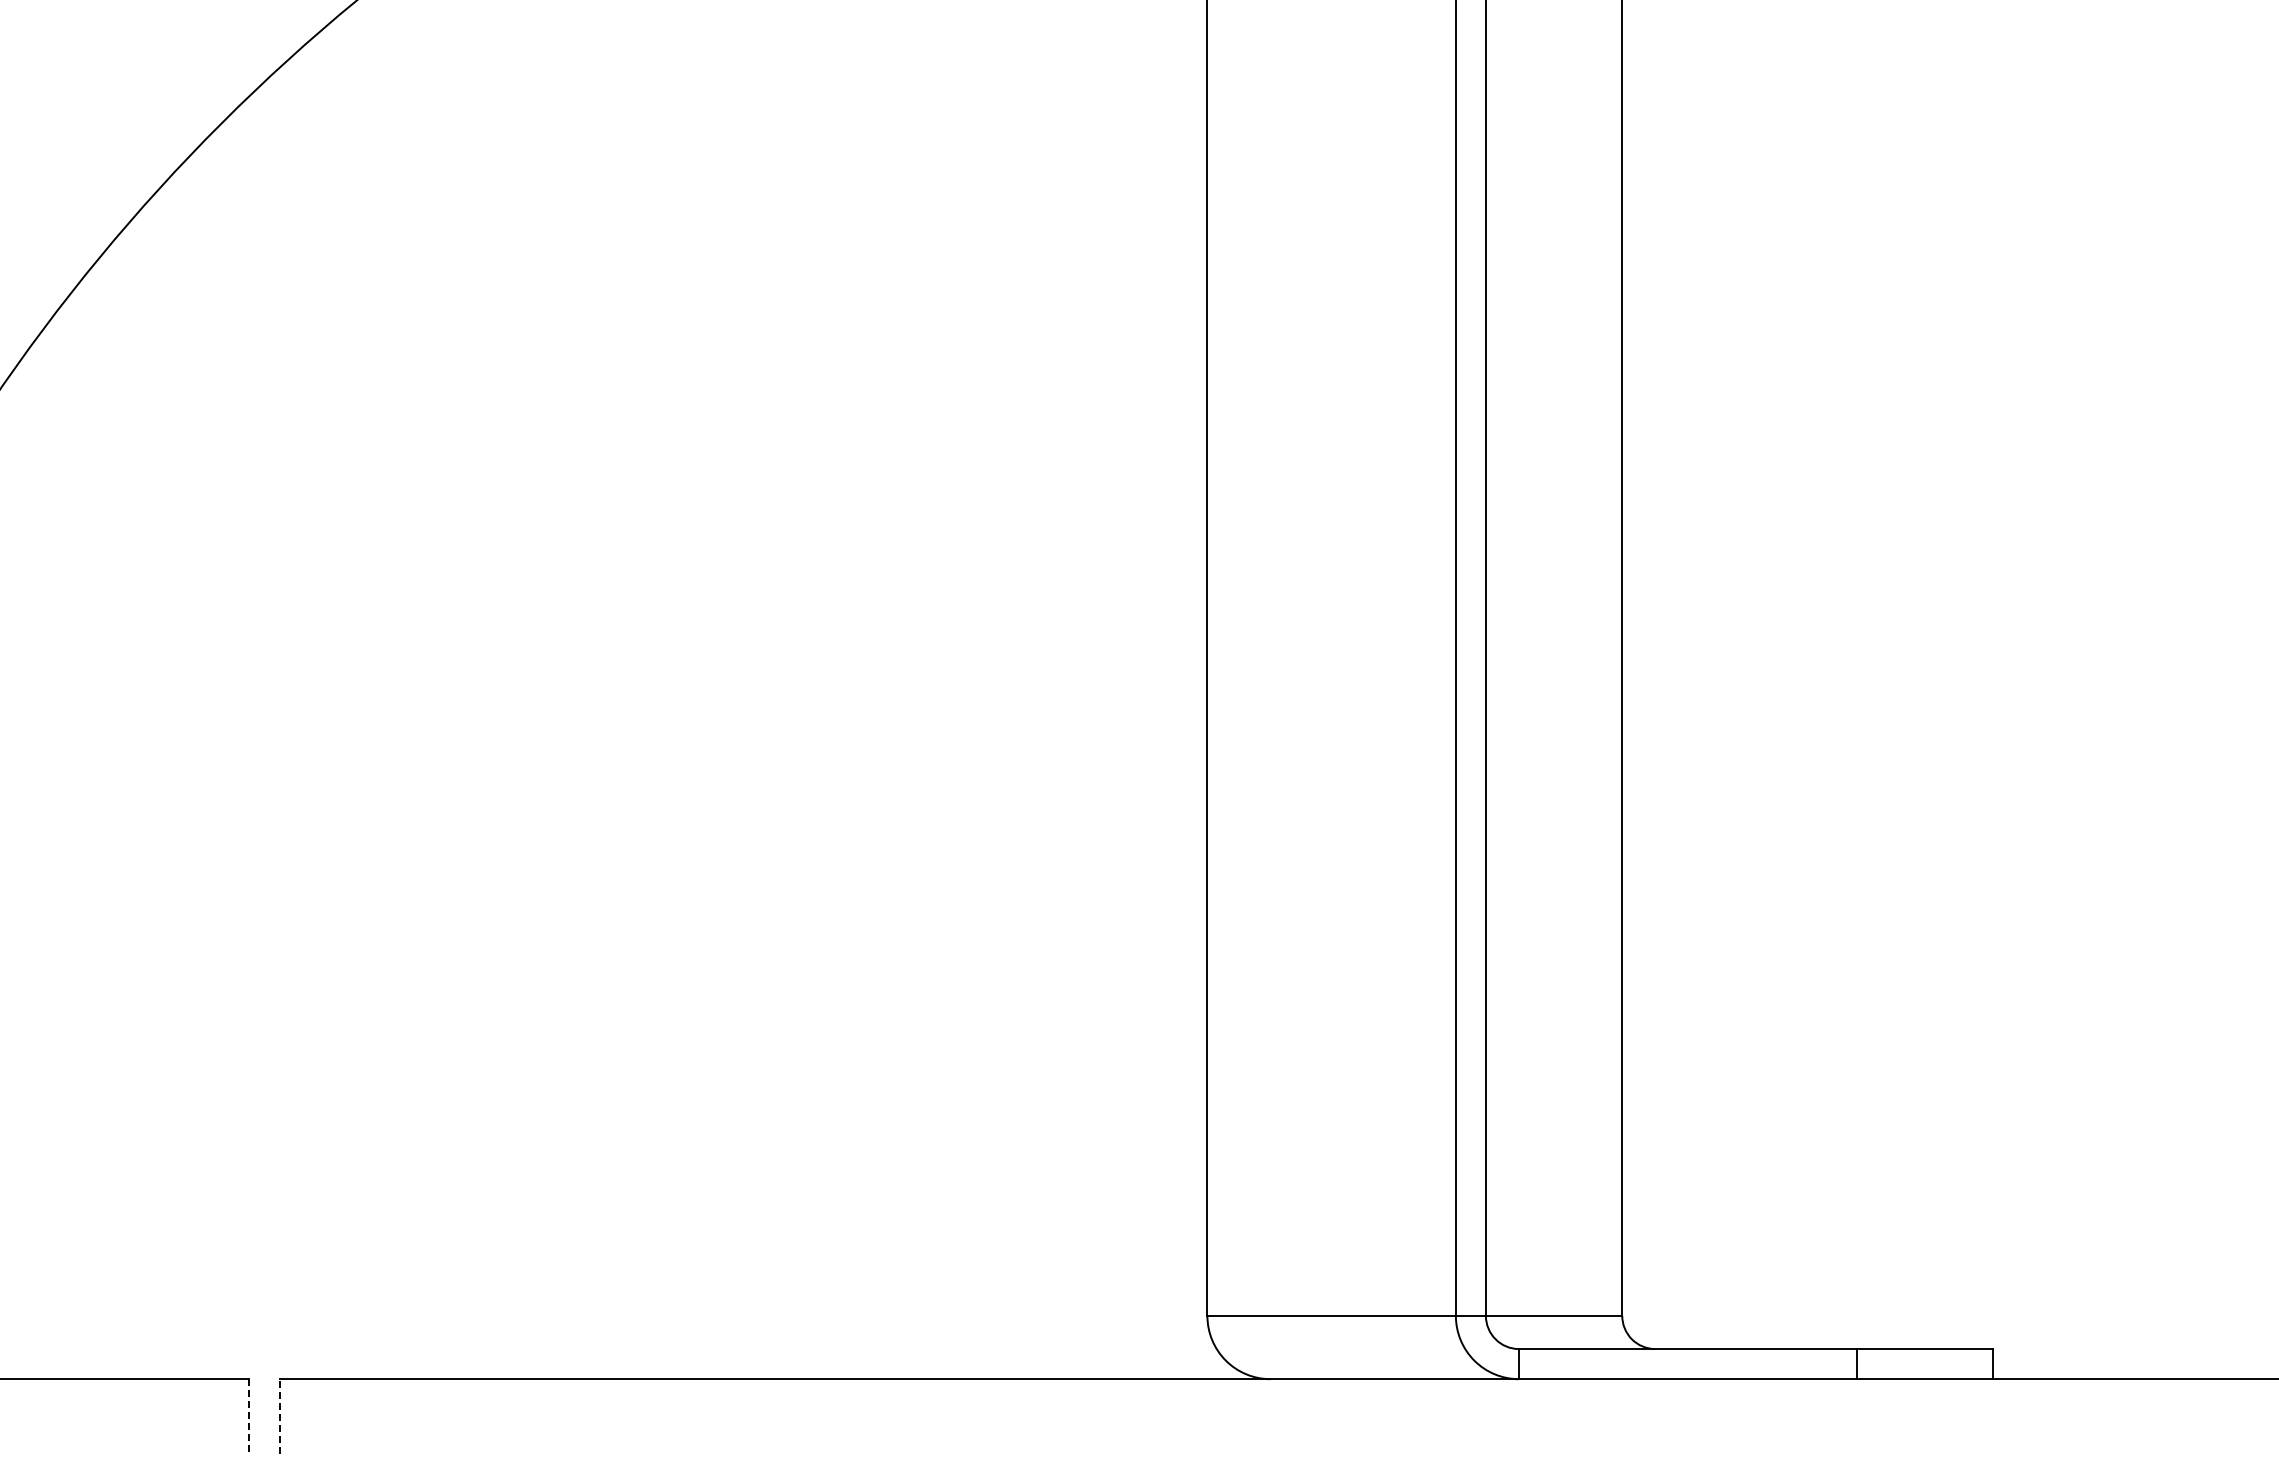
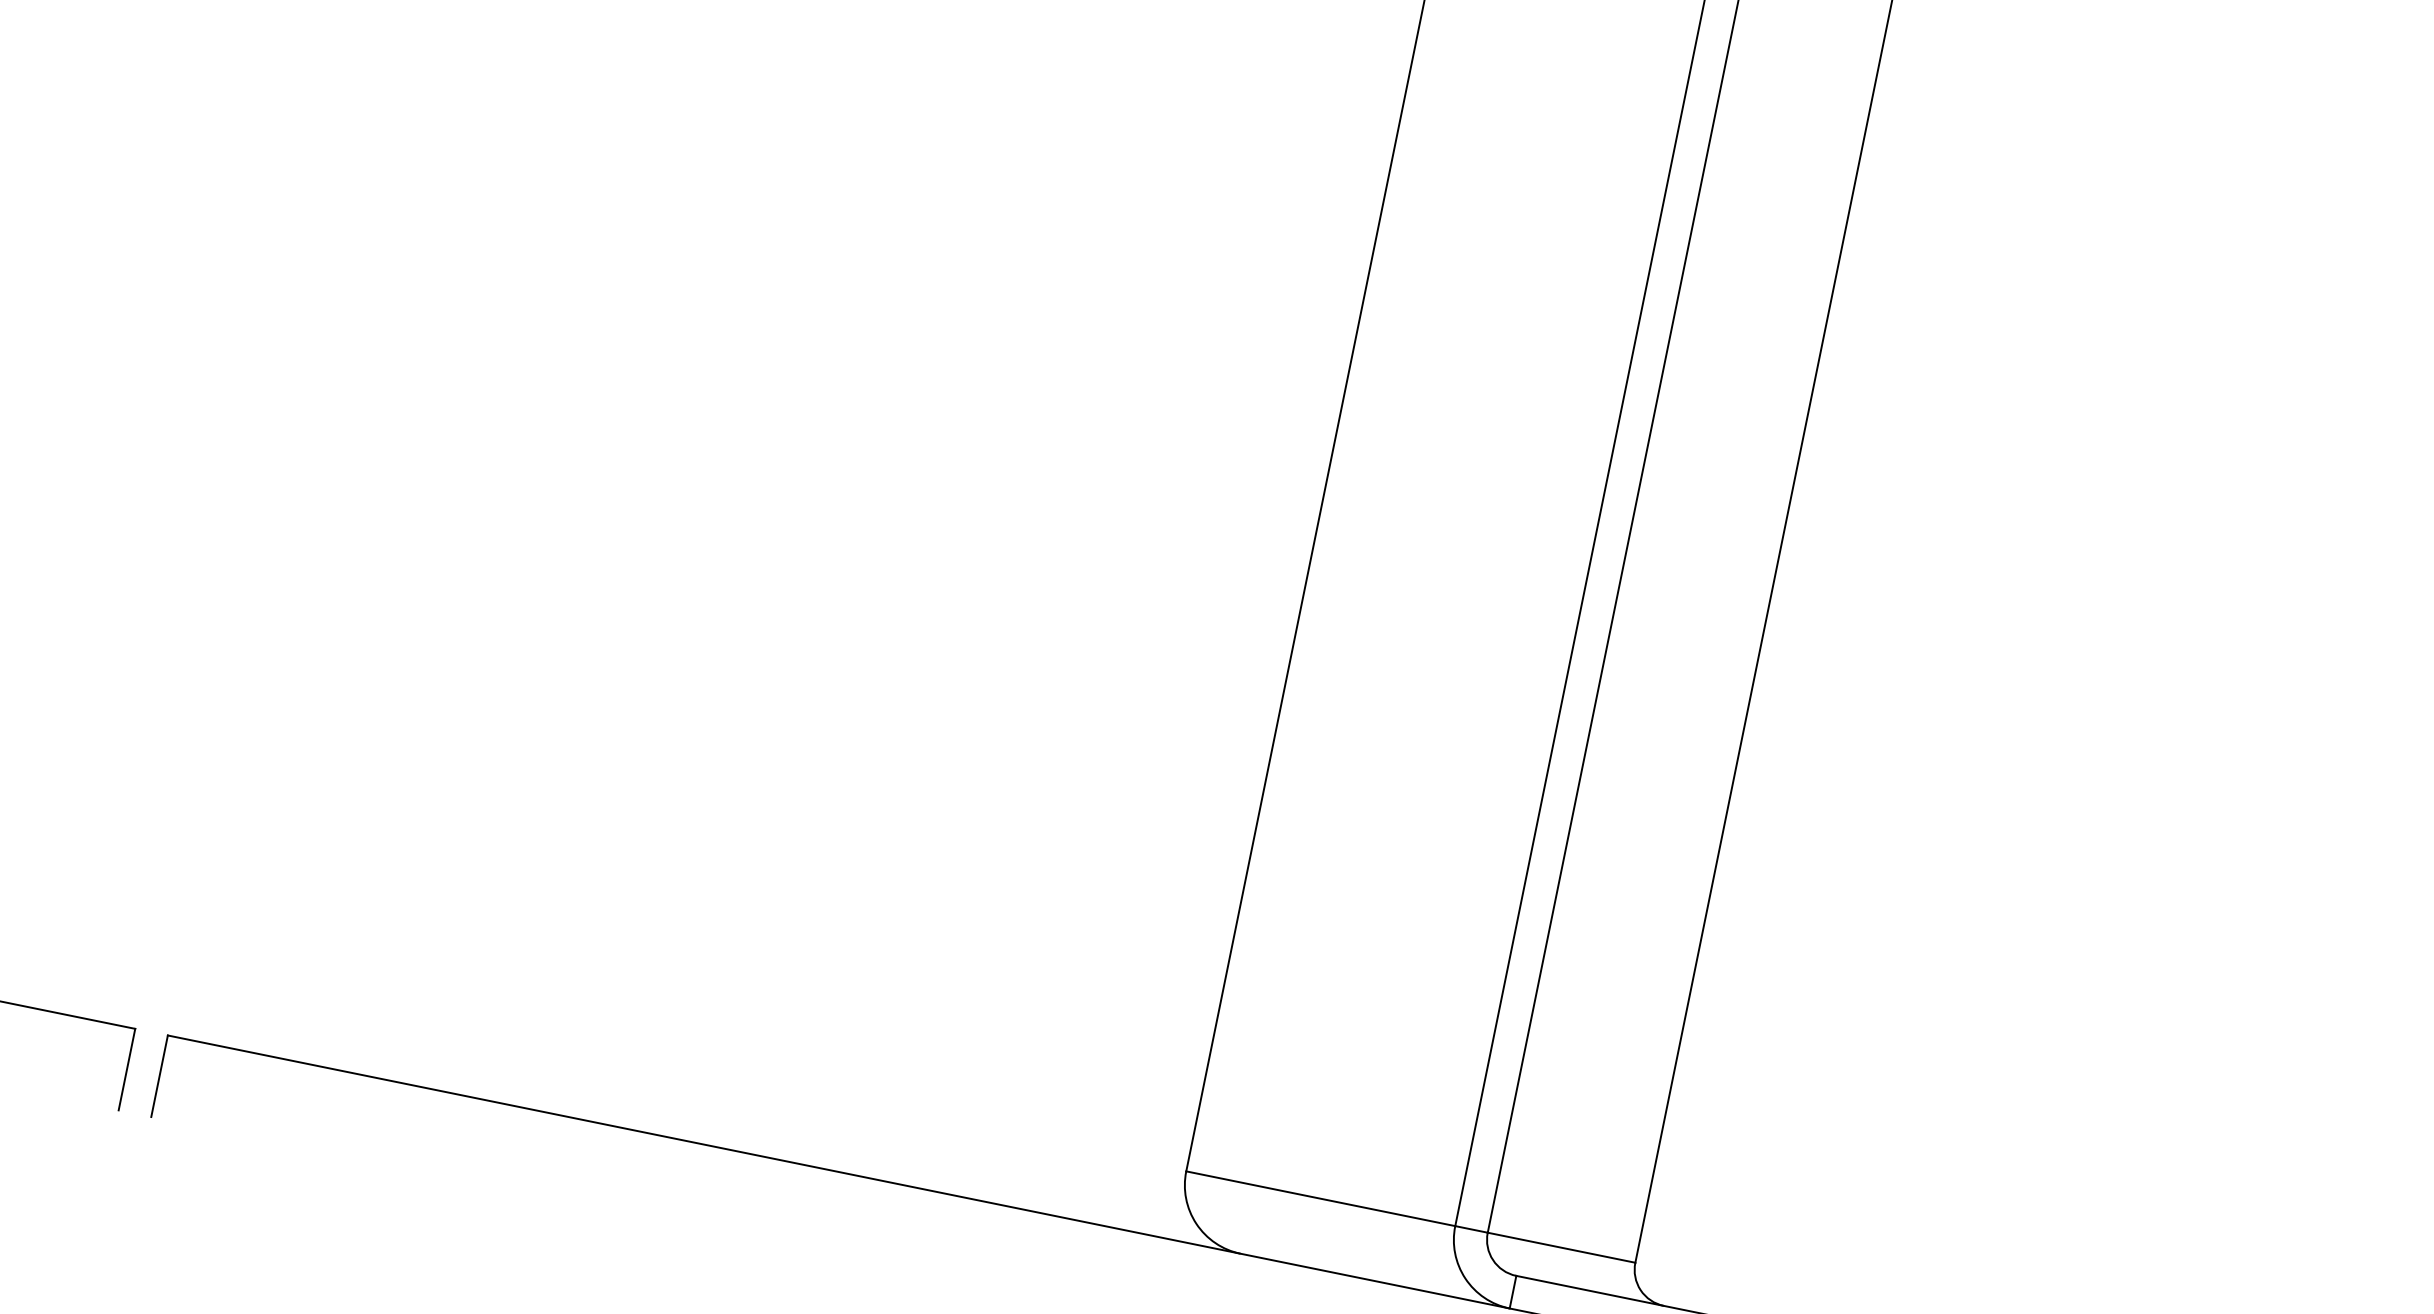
line: (249, 1416) -> (127, 1069), dashed -> solid
line: (279, 1416) -> (159, 1075), dashed -> solid

